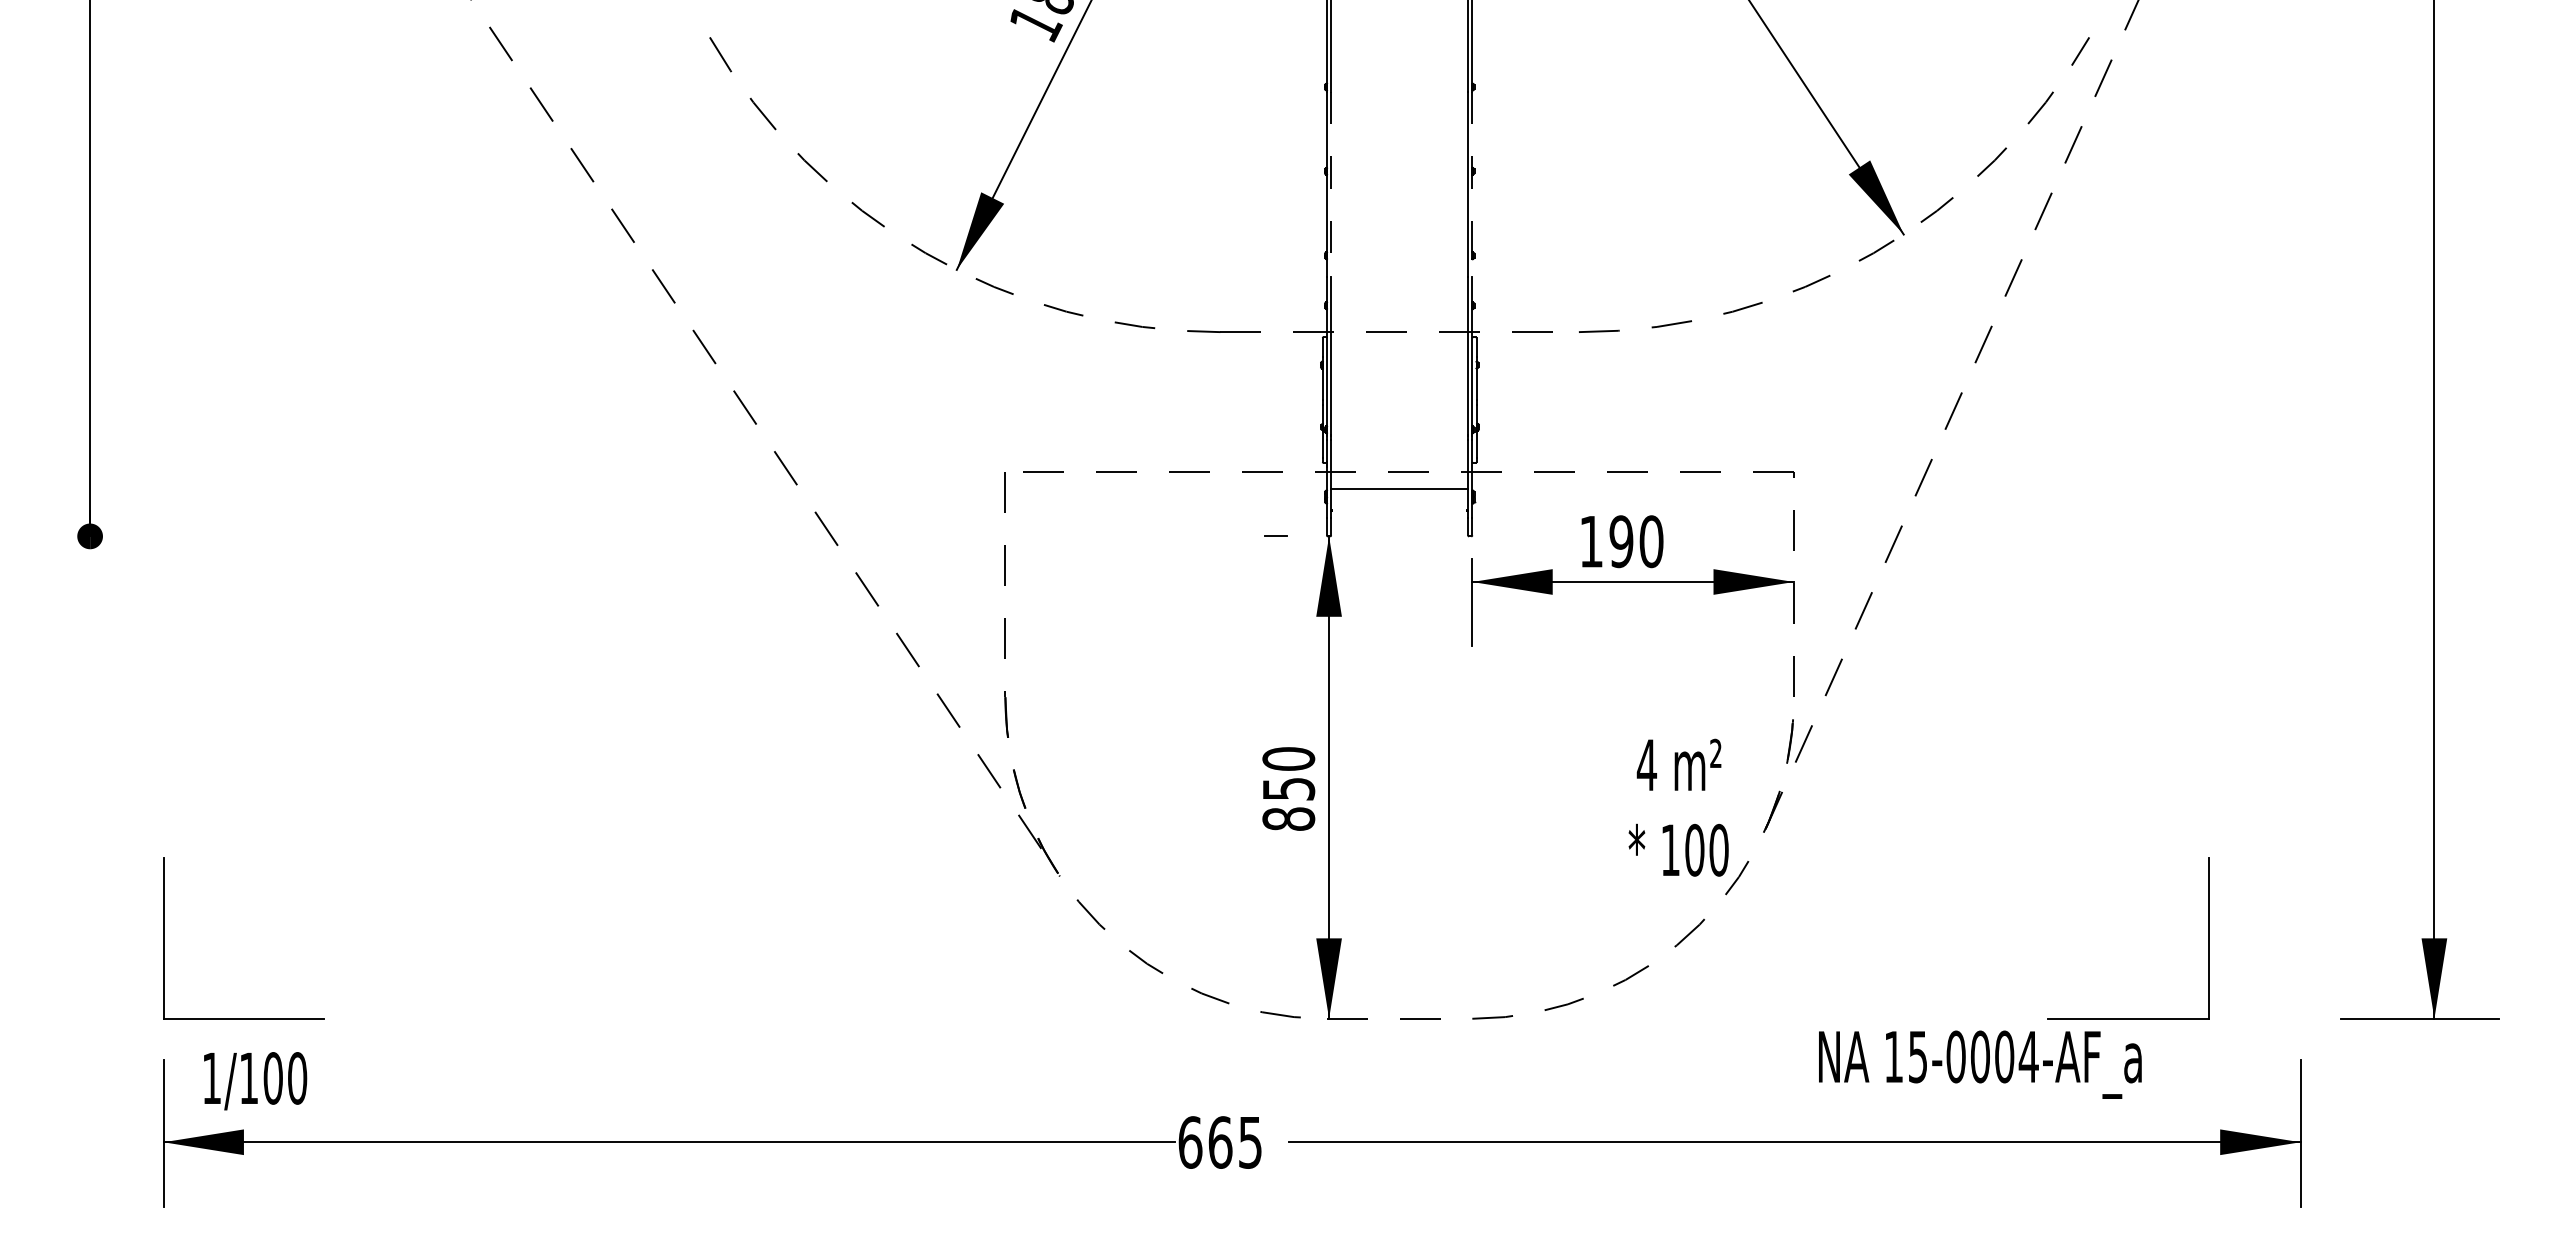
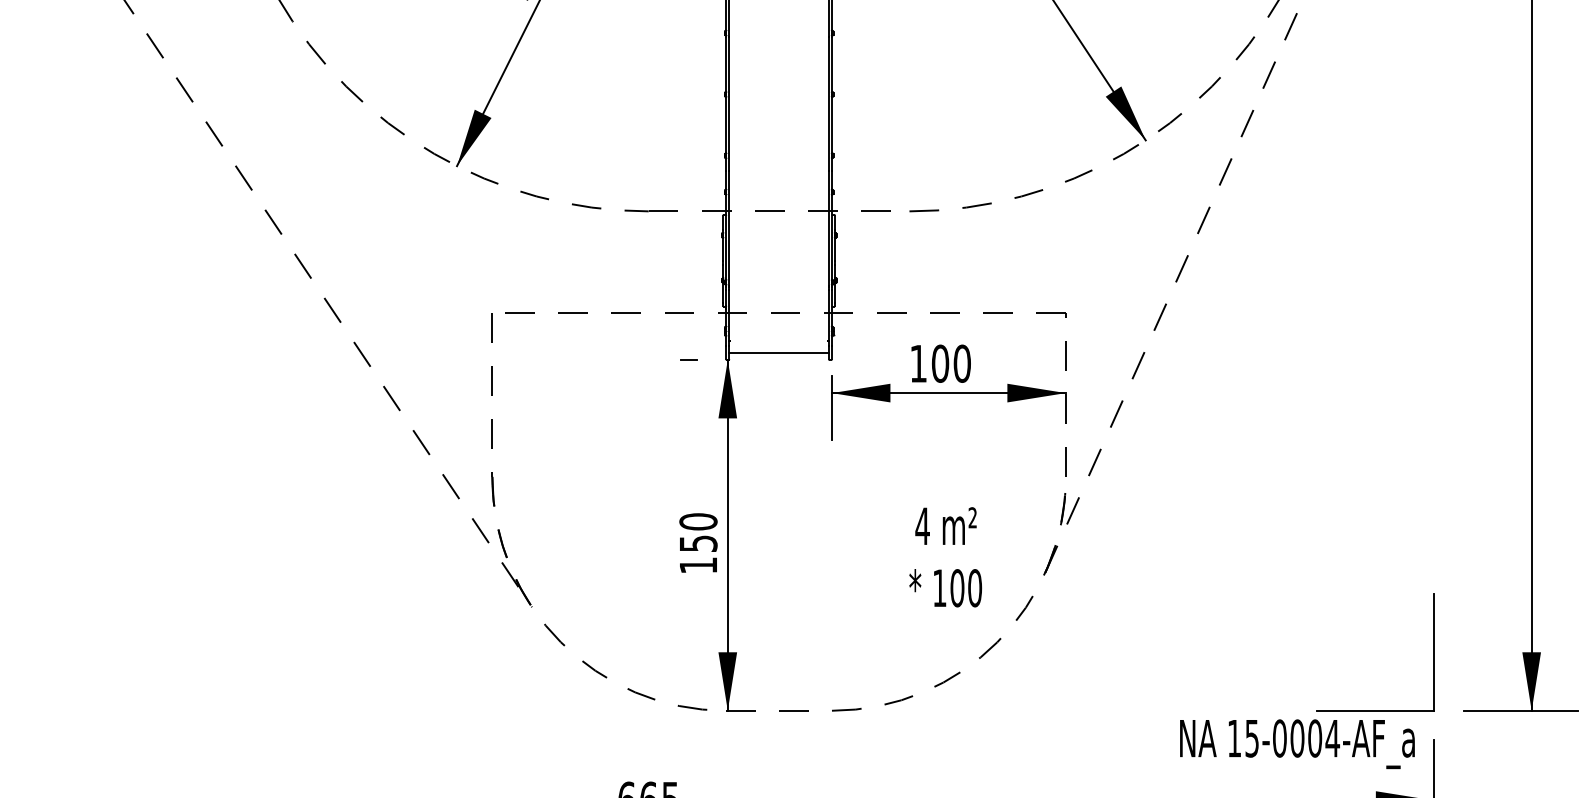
line: (1331, 184) -> (729, 103), dashed -> solid
line: (1472, 184) -> (832, 103), dashed -> solid
line: (1399, 488) -> (779, 352), moved
text: (1621, 541) -> (940, 363), 190 -> 100
text: (1678, 807) -> (945, 557), moved
text: (1288, 818) -> (698, 565), 850 -> 150
part: (2208, 938) -> (1434, 652), moved
text: (1980, 1064) -> (1297, 744), moved

